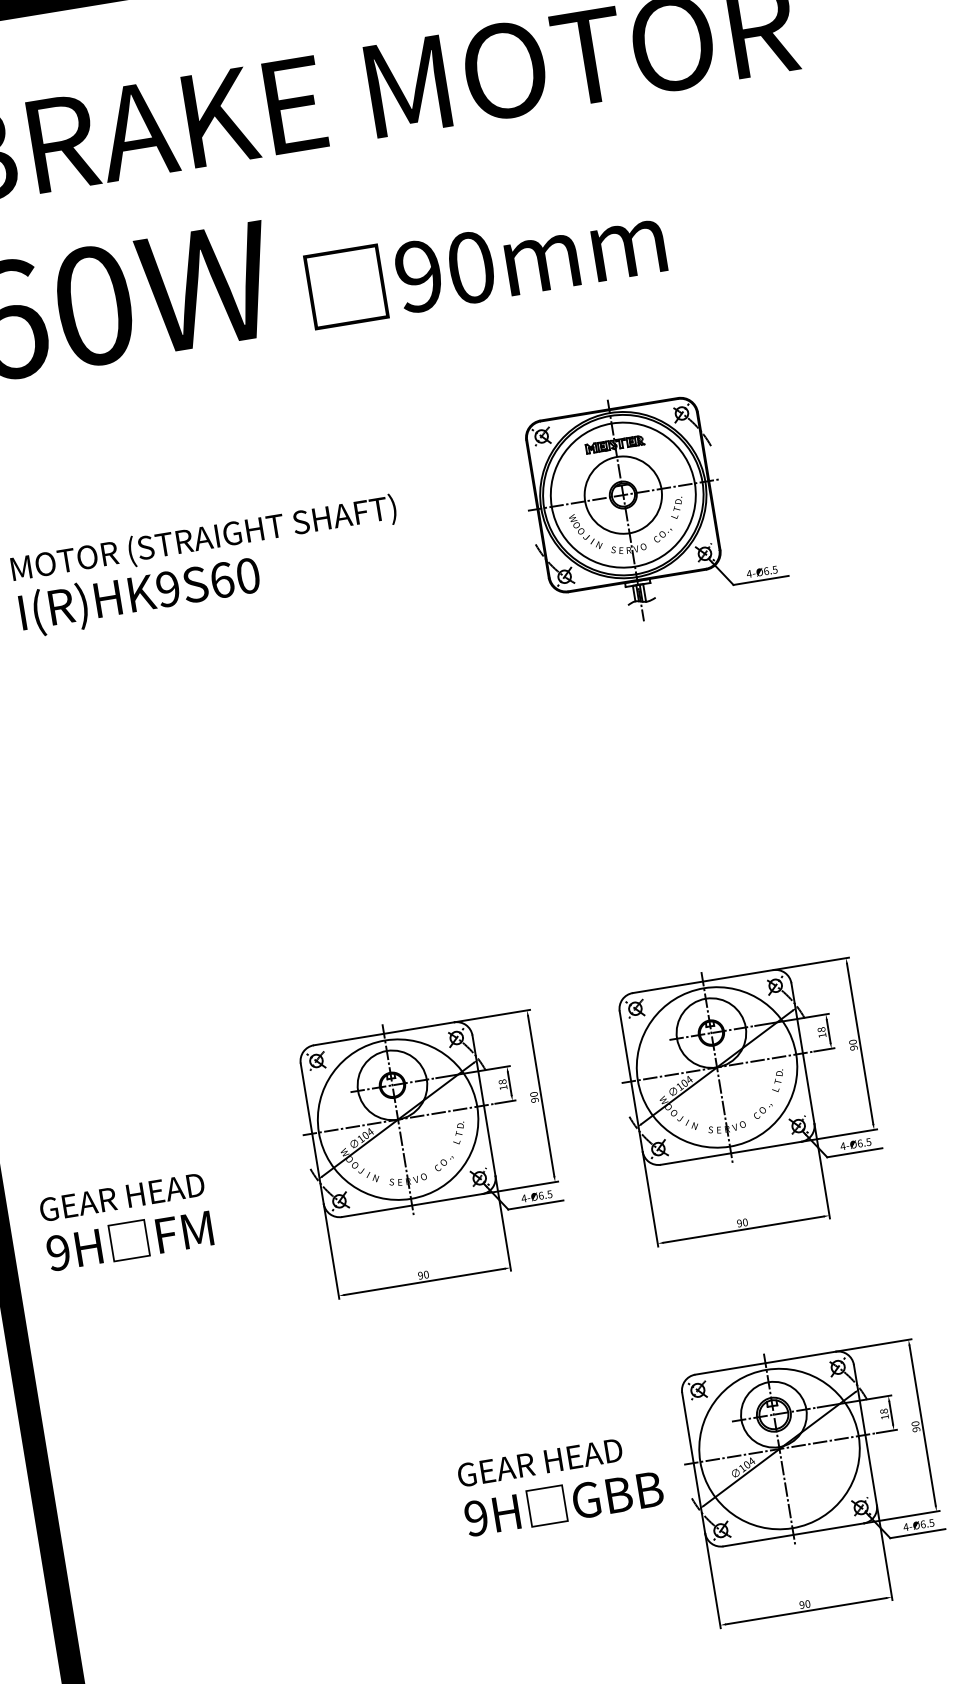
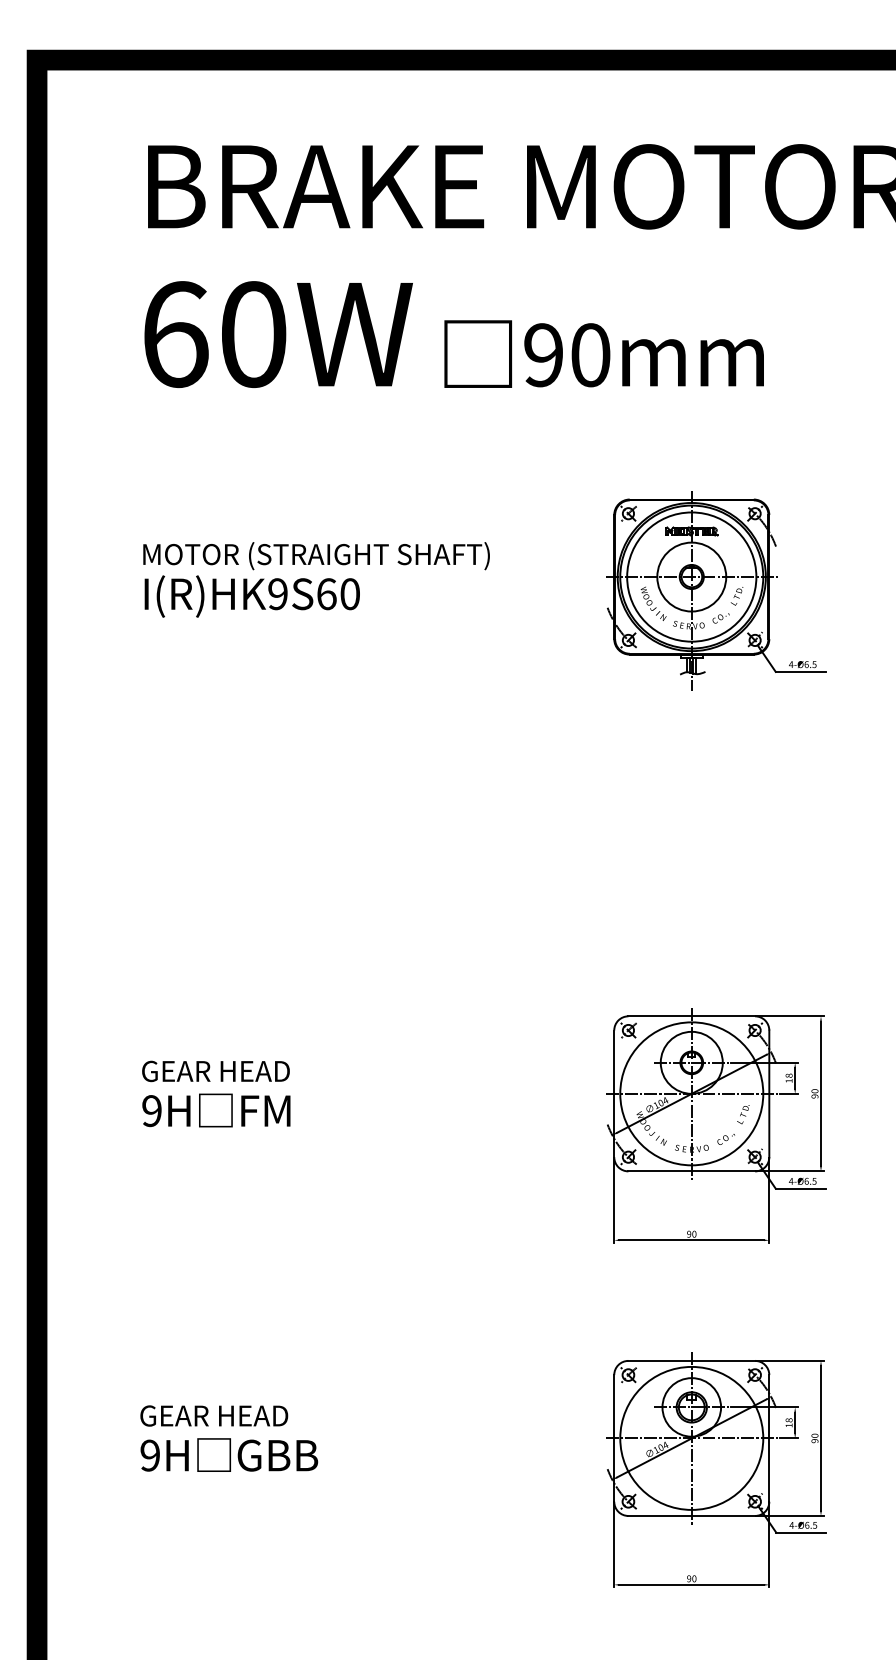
part: (431, 1150) -> (428, 1125), removed
text: (126, 1221) -> (216, 1093), moved
text: (561, 1484) -> (229, 1438), moved

